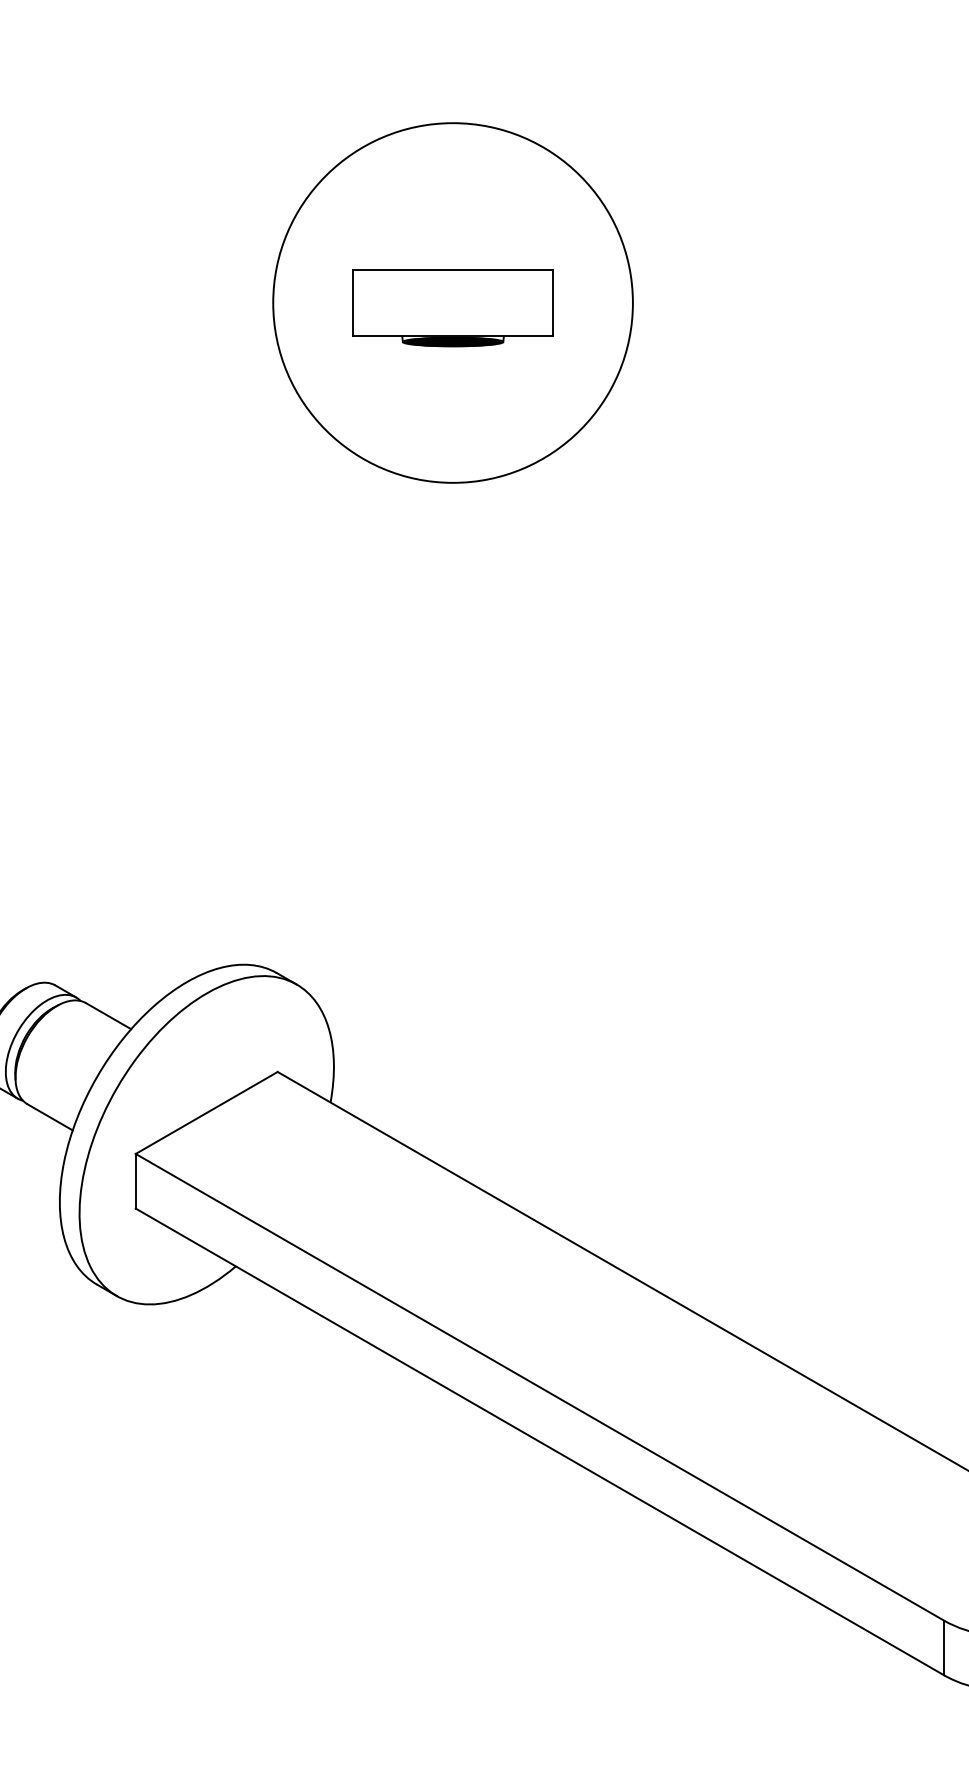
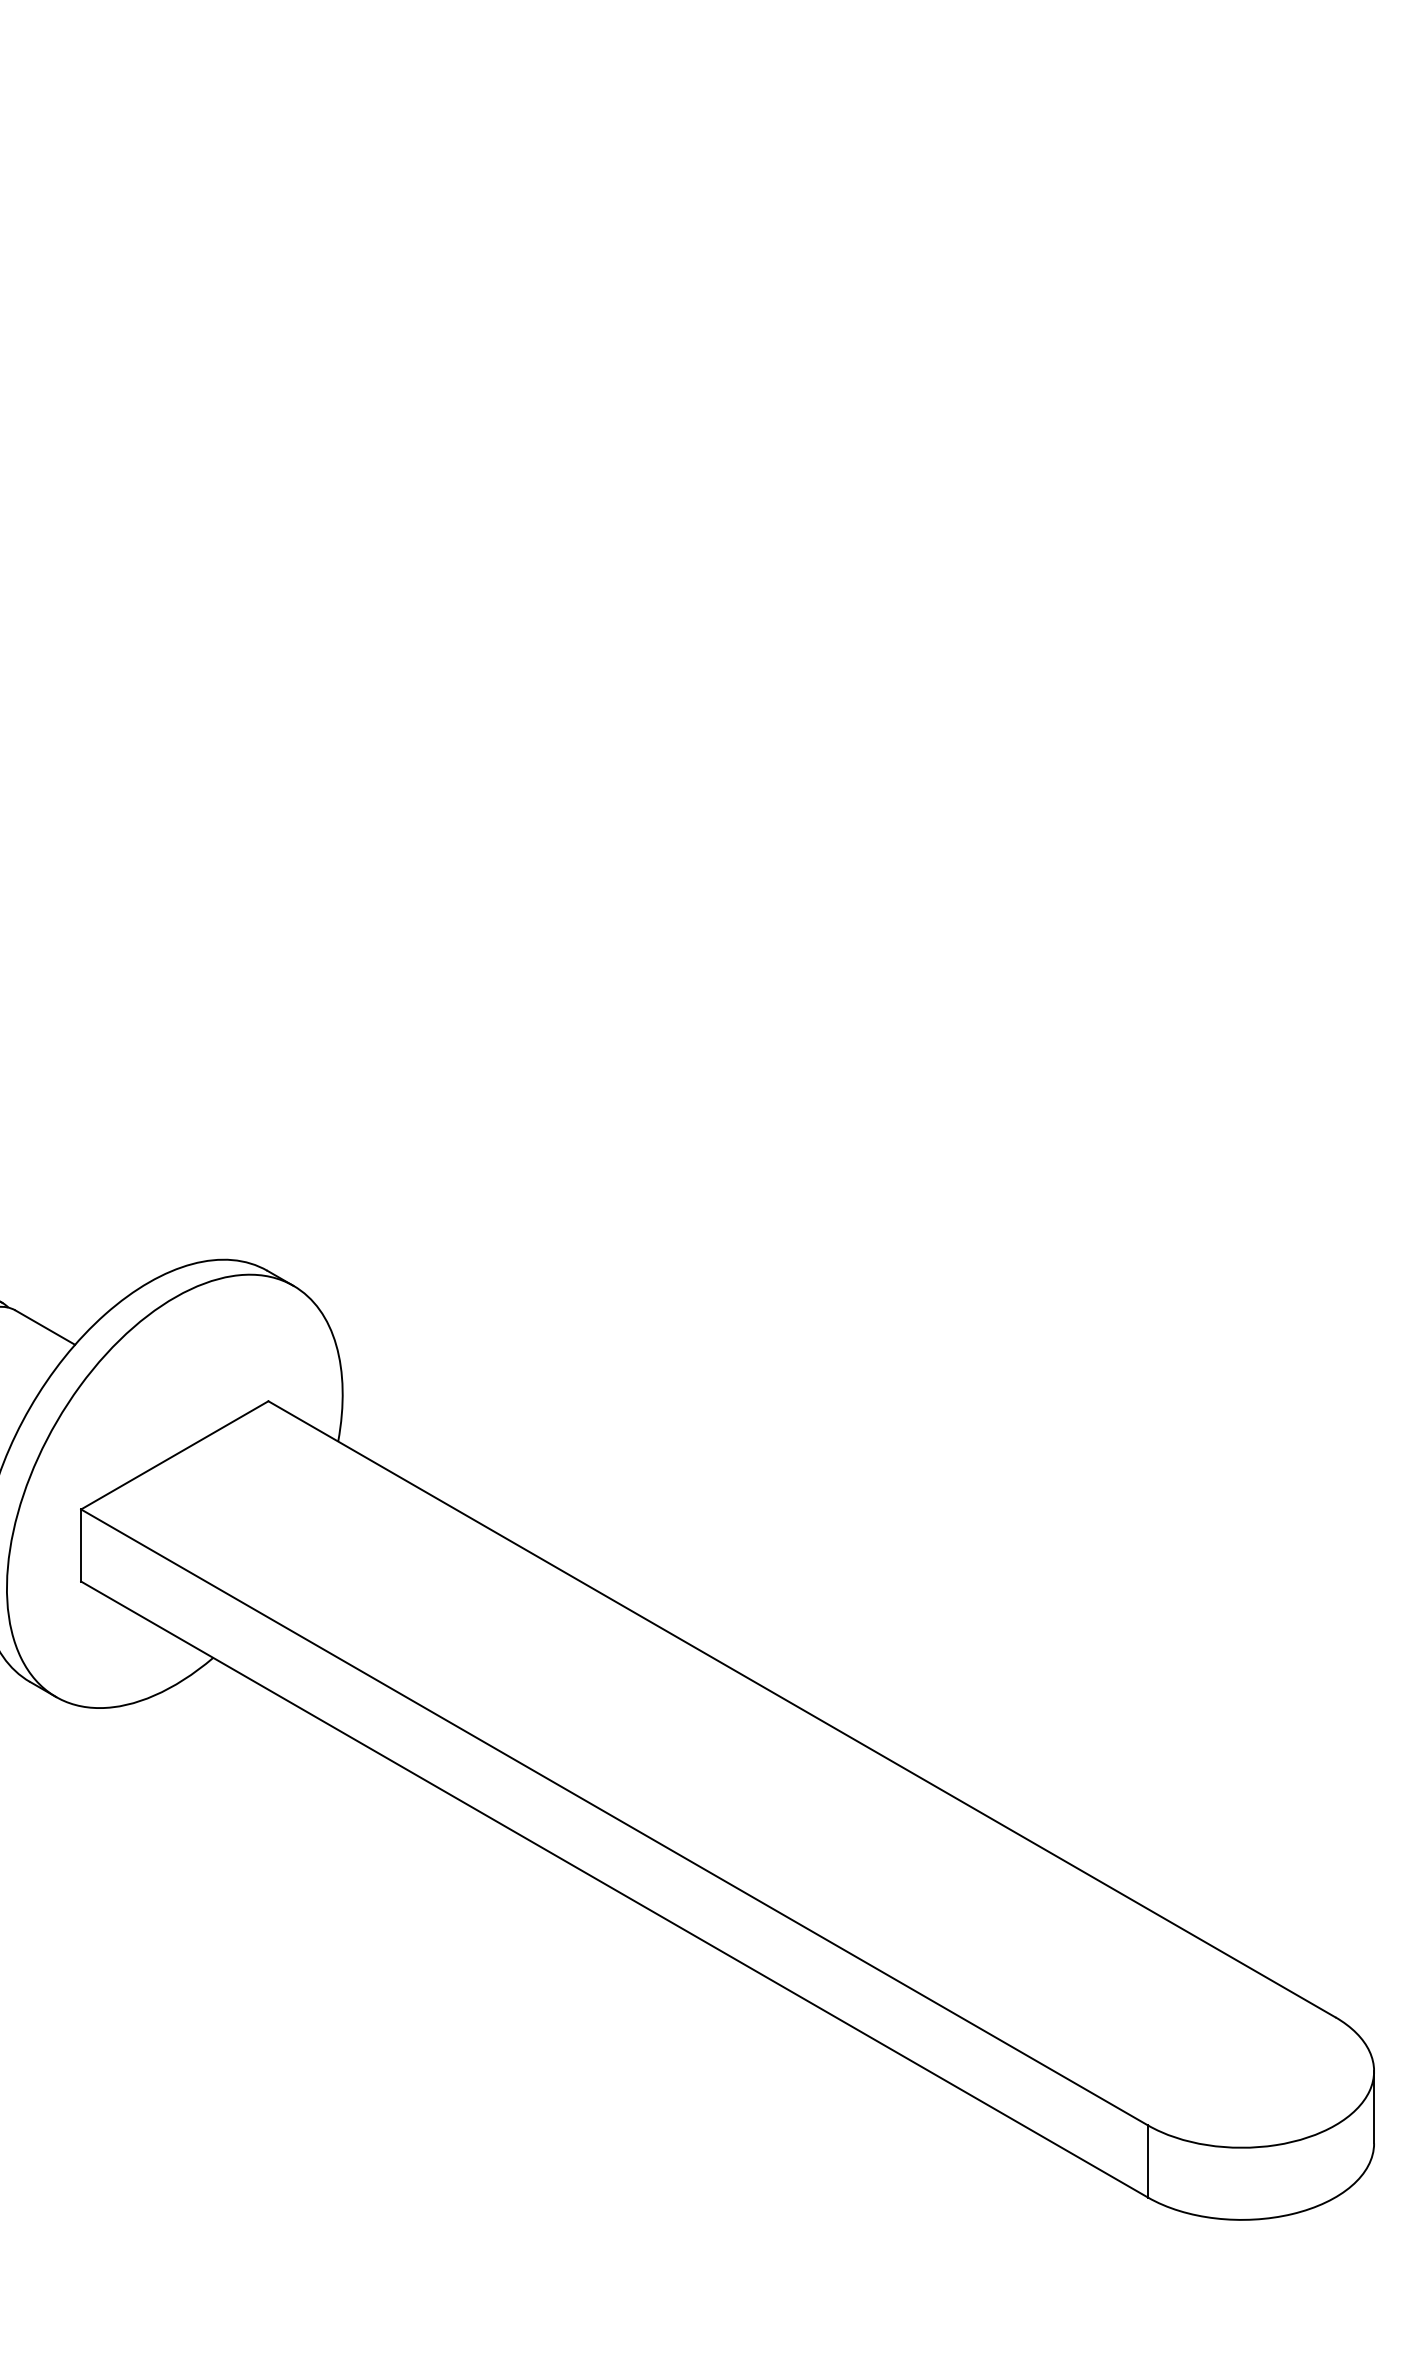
part: (452, 303) -> (499, 386), removed

